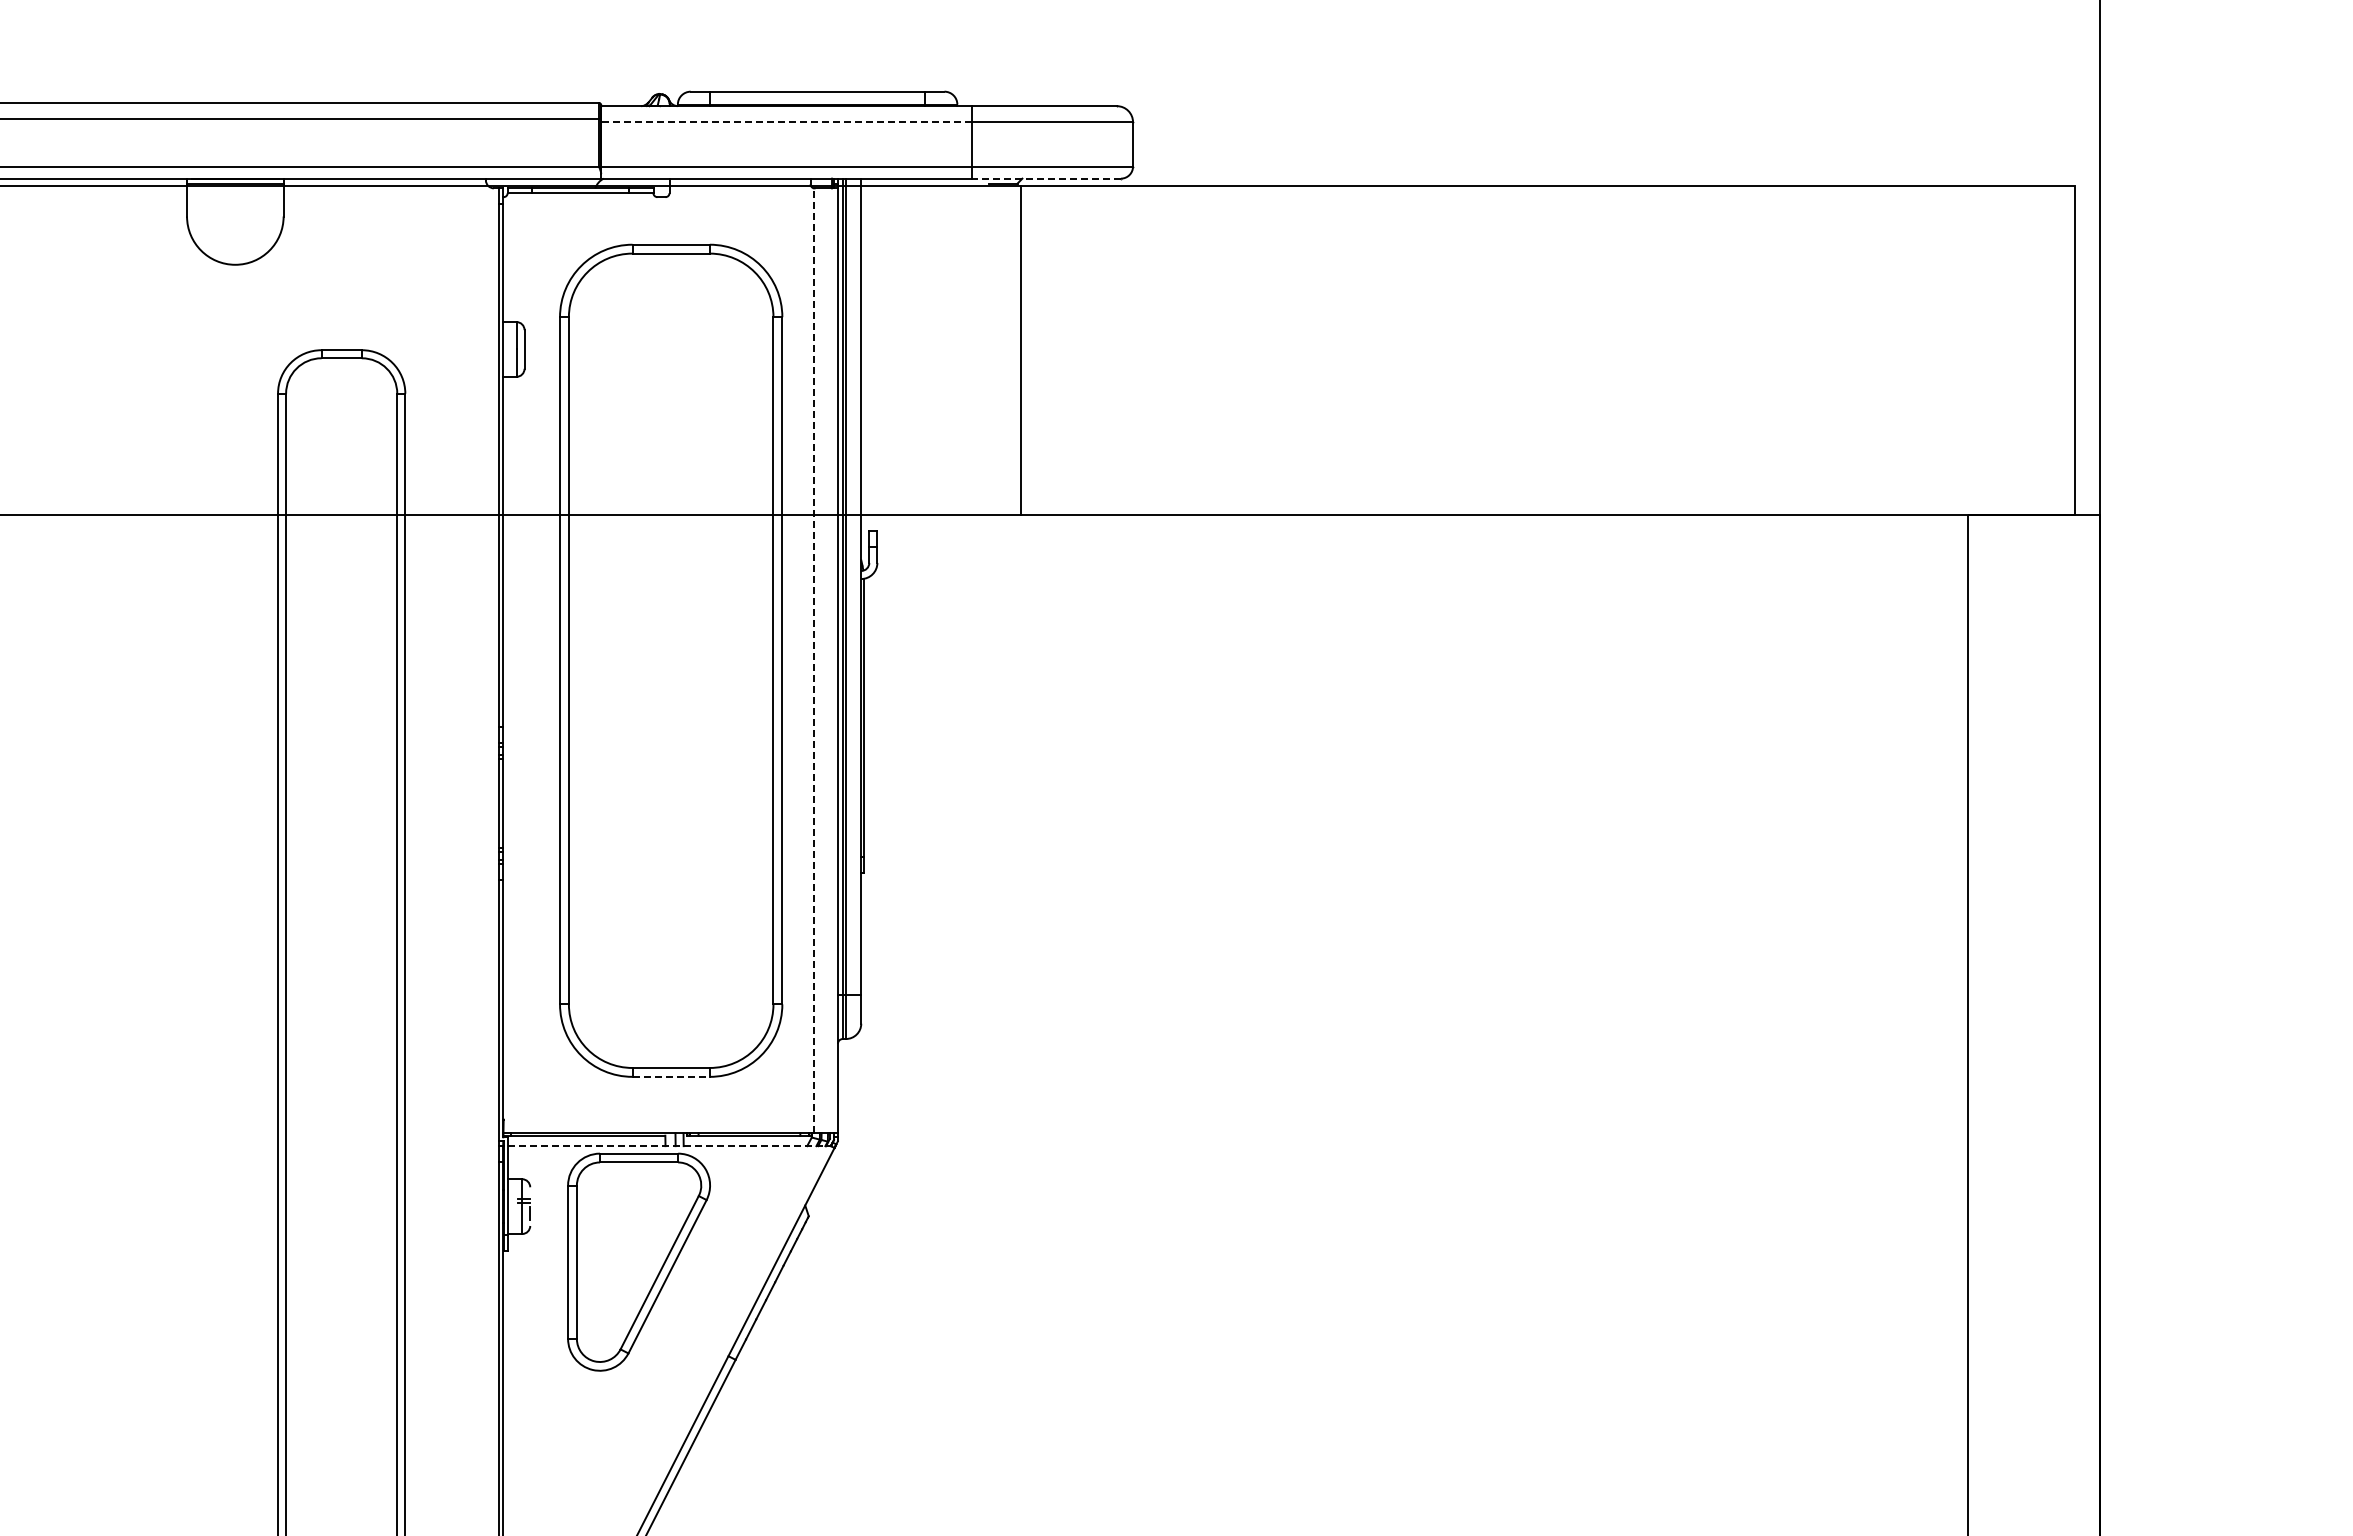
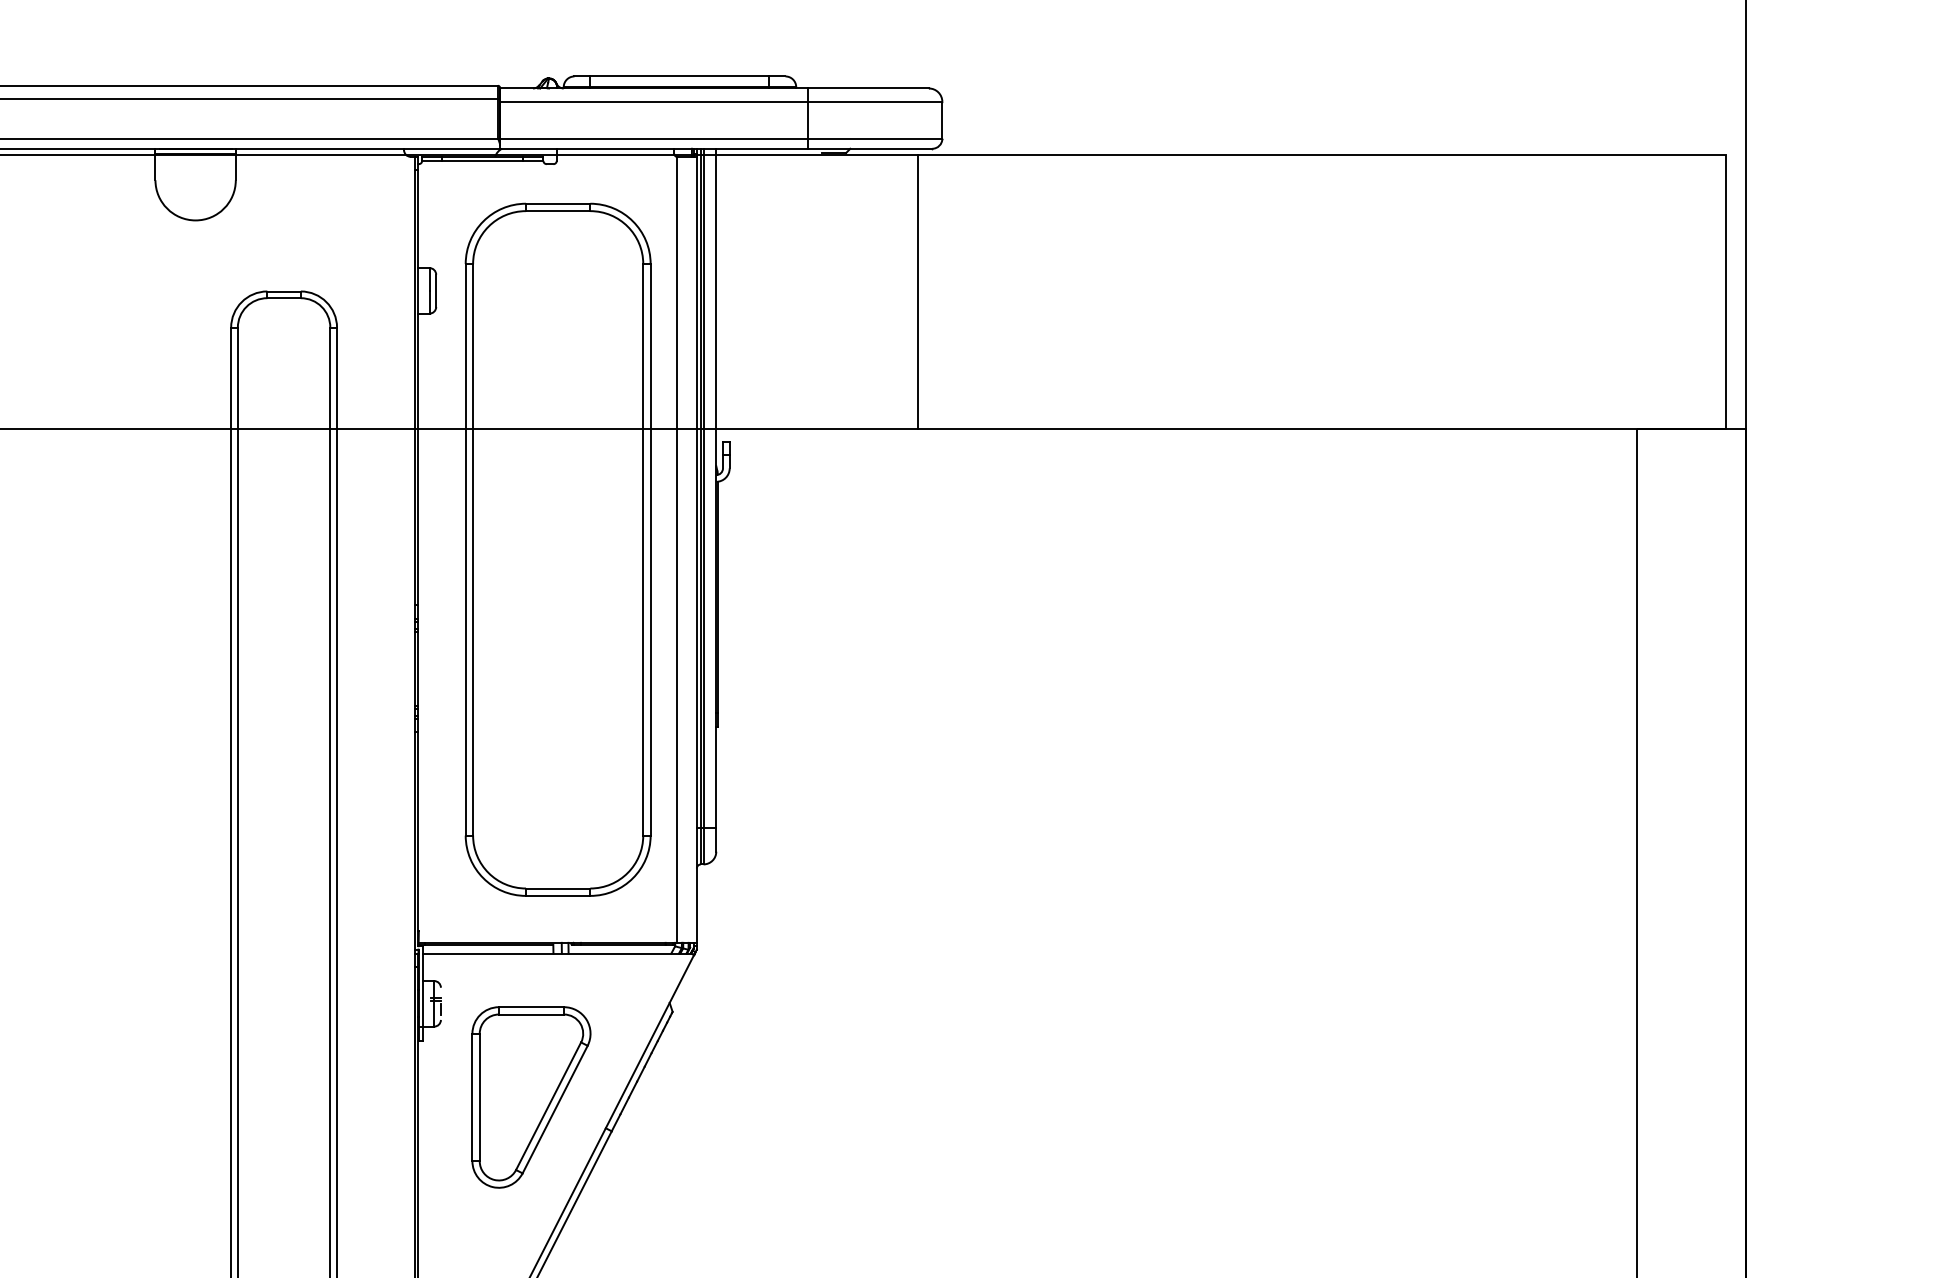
line: (786, 122) -> (654, 102), dashed -> solid
line: (1046, 178) -> (870, 148), dashed -> solid
line: (1020, 350) -> (917, 291), moved
line: (813, 660) -> (676, 549), dashed -> solid
line: (671, 1076) -> (558, 895), dashed -> solid
line: (670, 1146) -> (557, 953), dashed -> solid
part: (638, 1261) -> (530, 1096), moved

